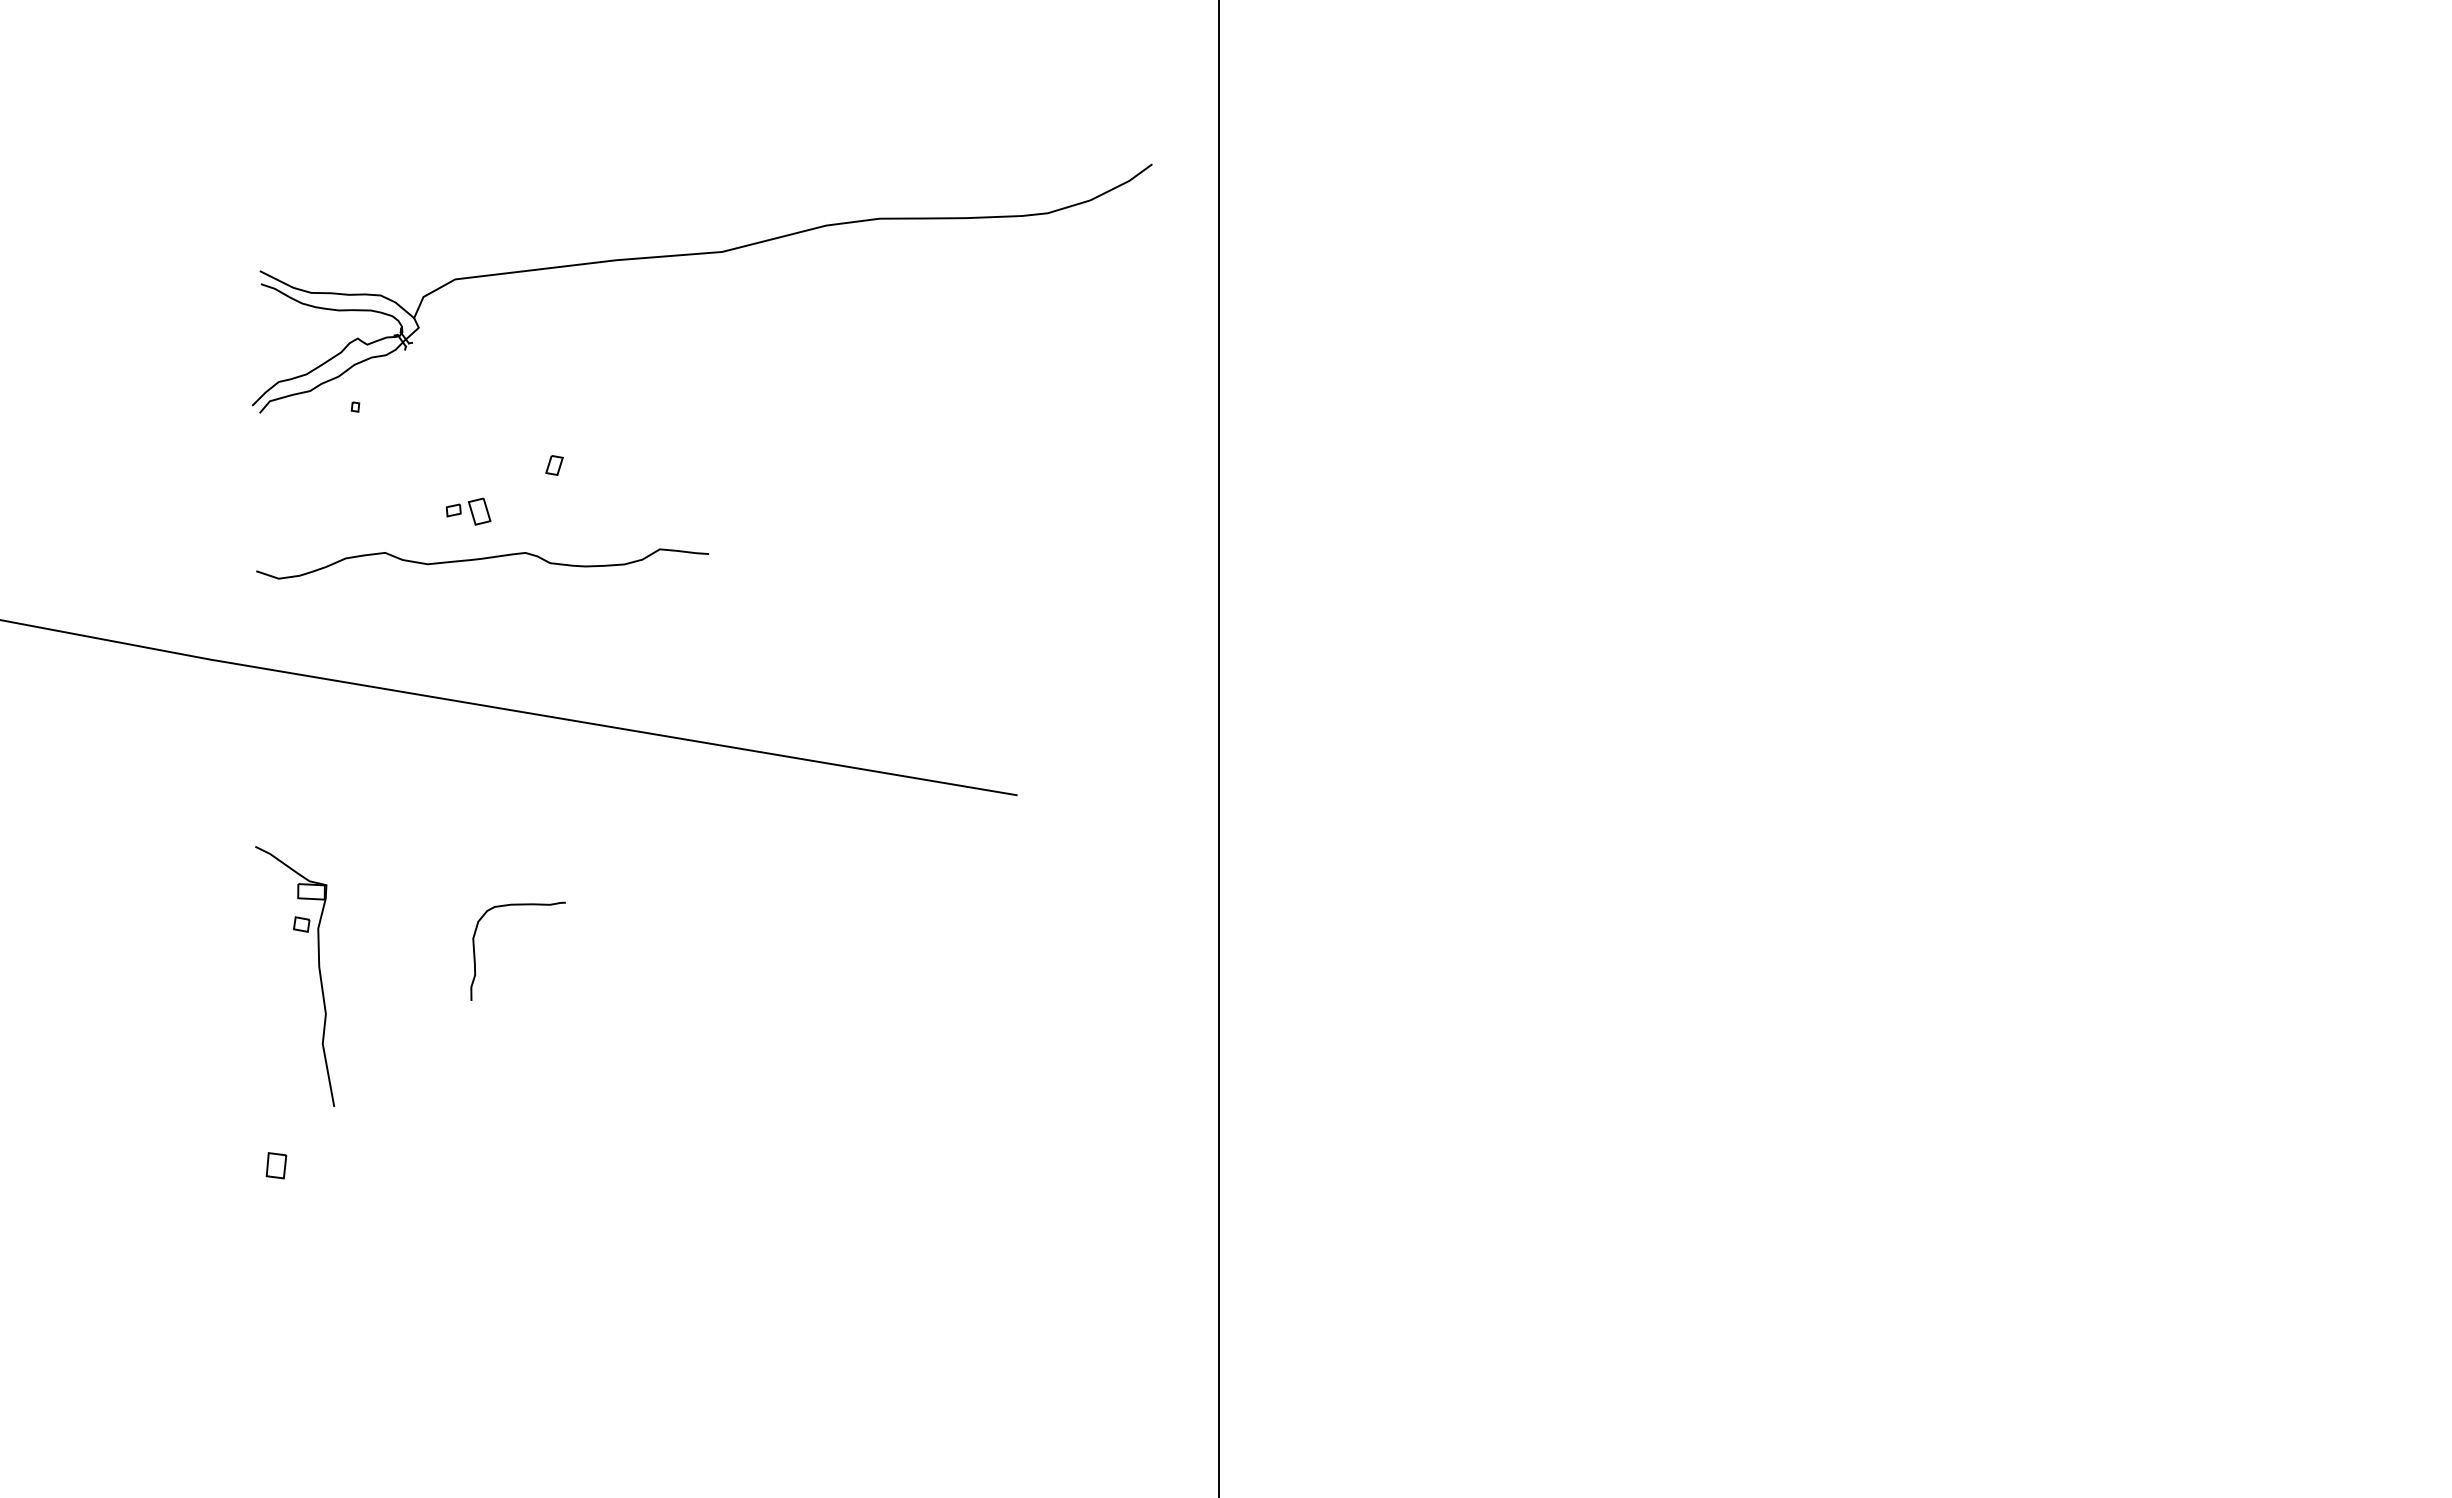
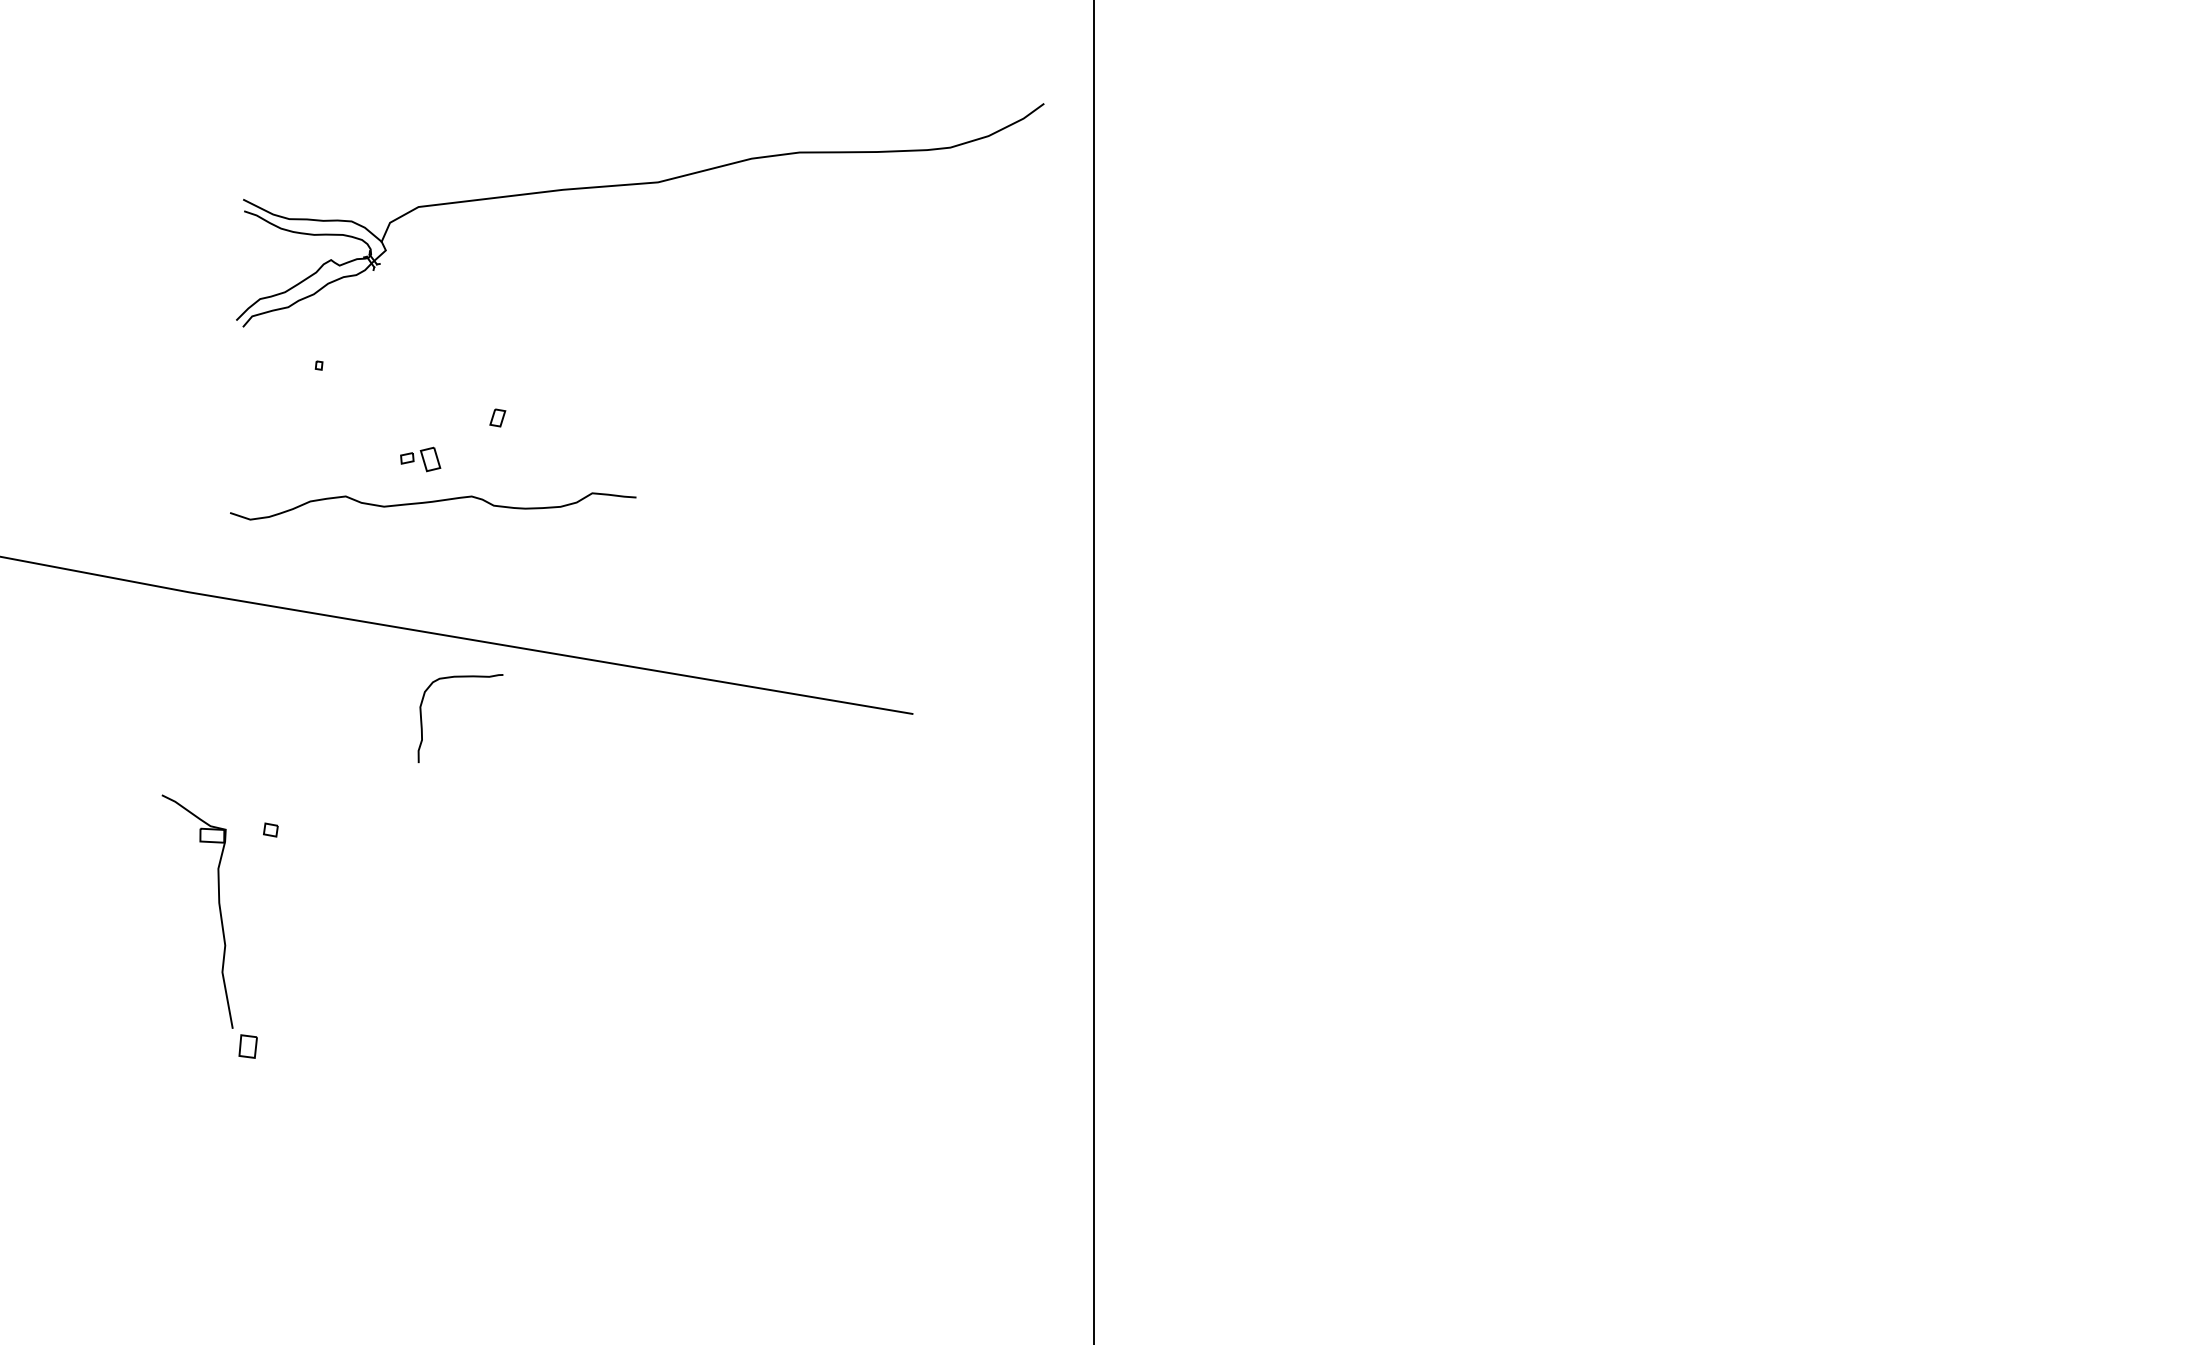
part: (693, 255) -> (632, 185), moved
curve: (475, 953) -> (422, 720), moved
part: (318, 970) -> (218, 906), moved

